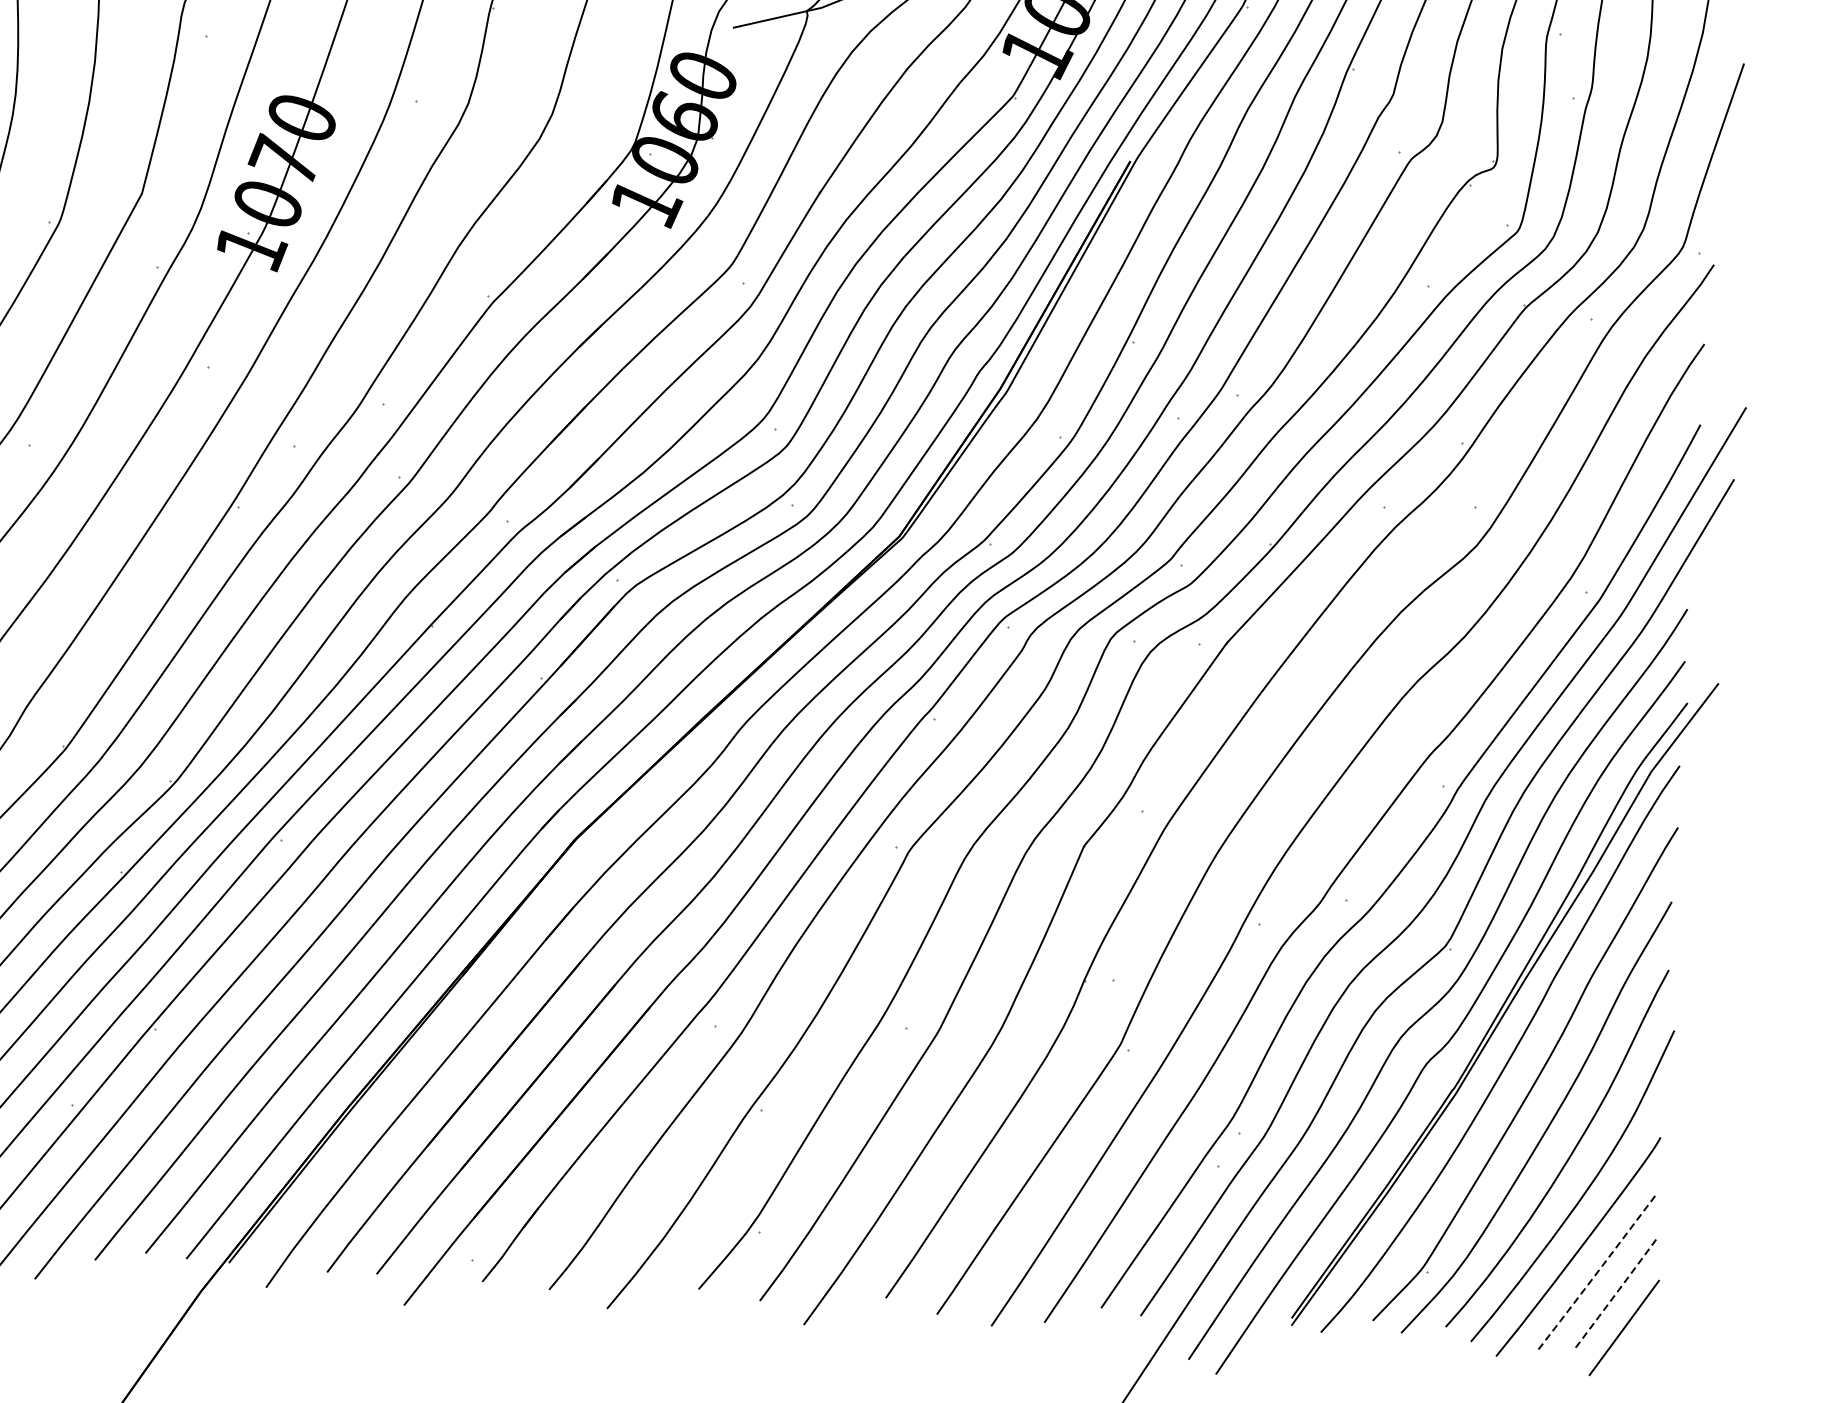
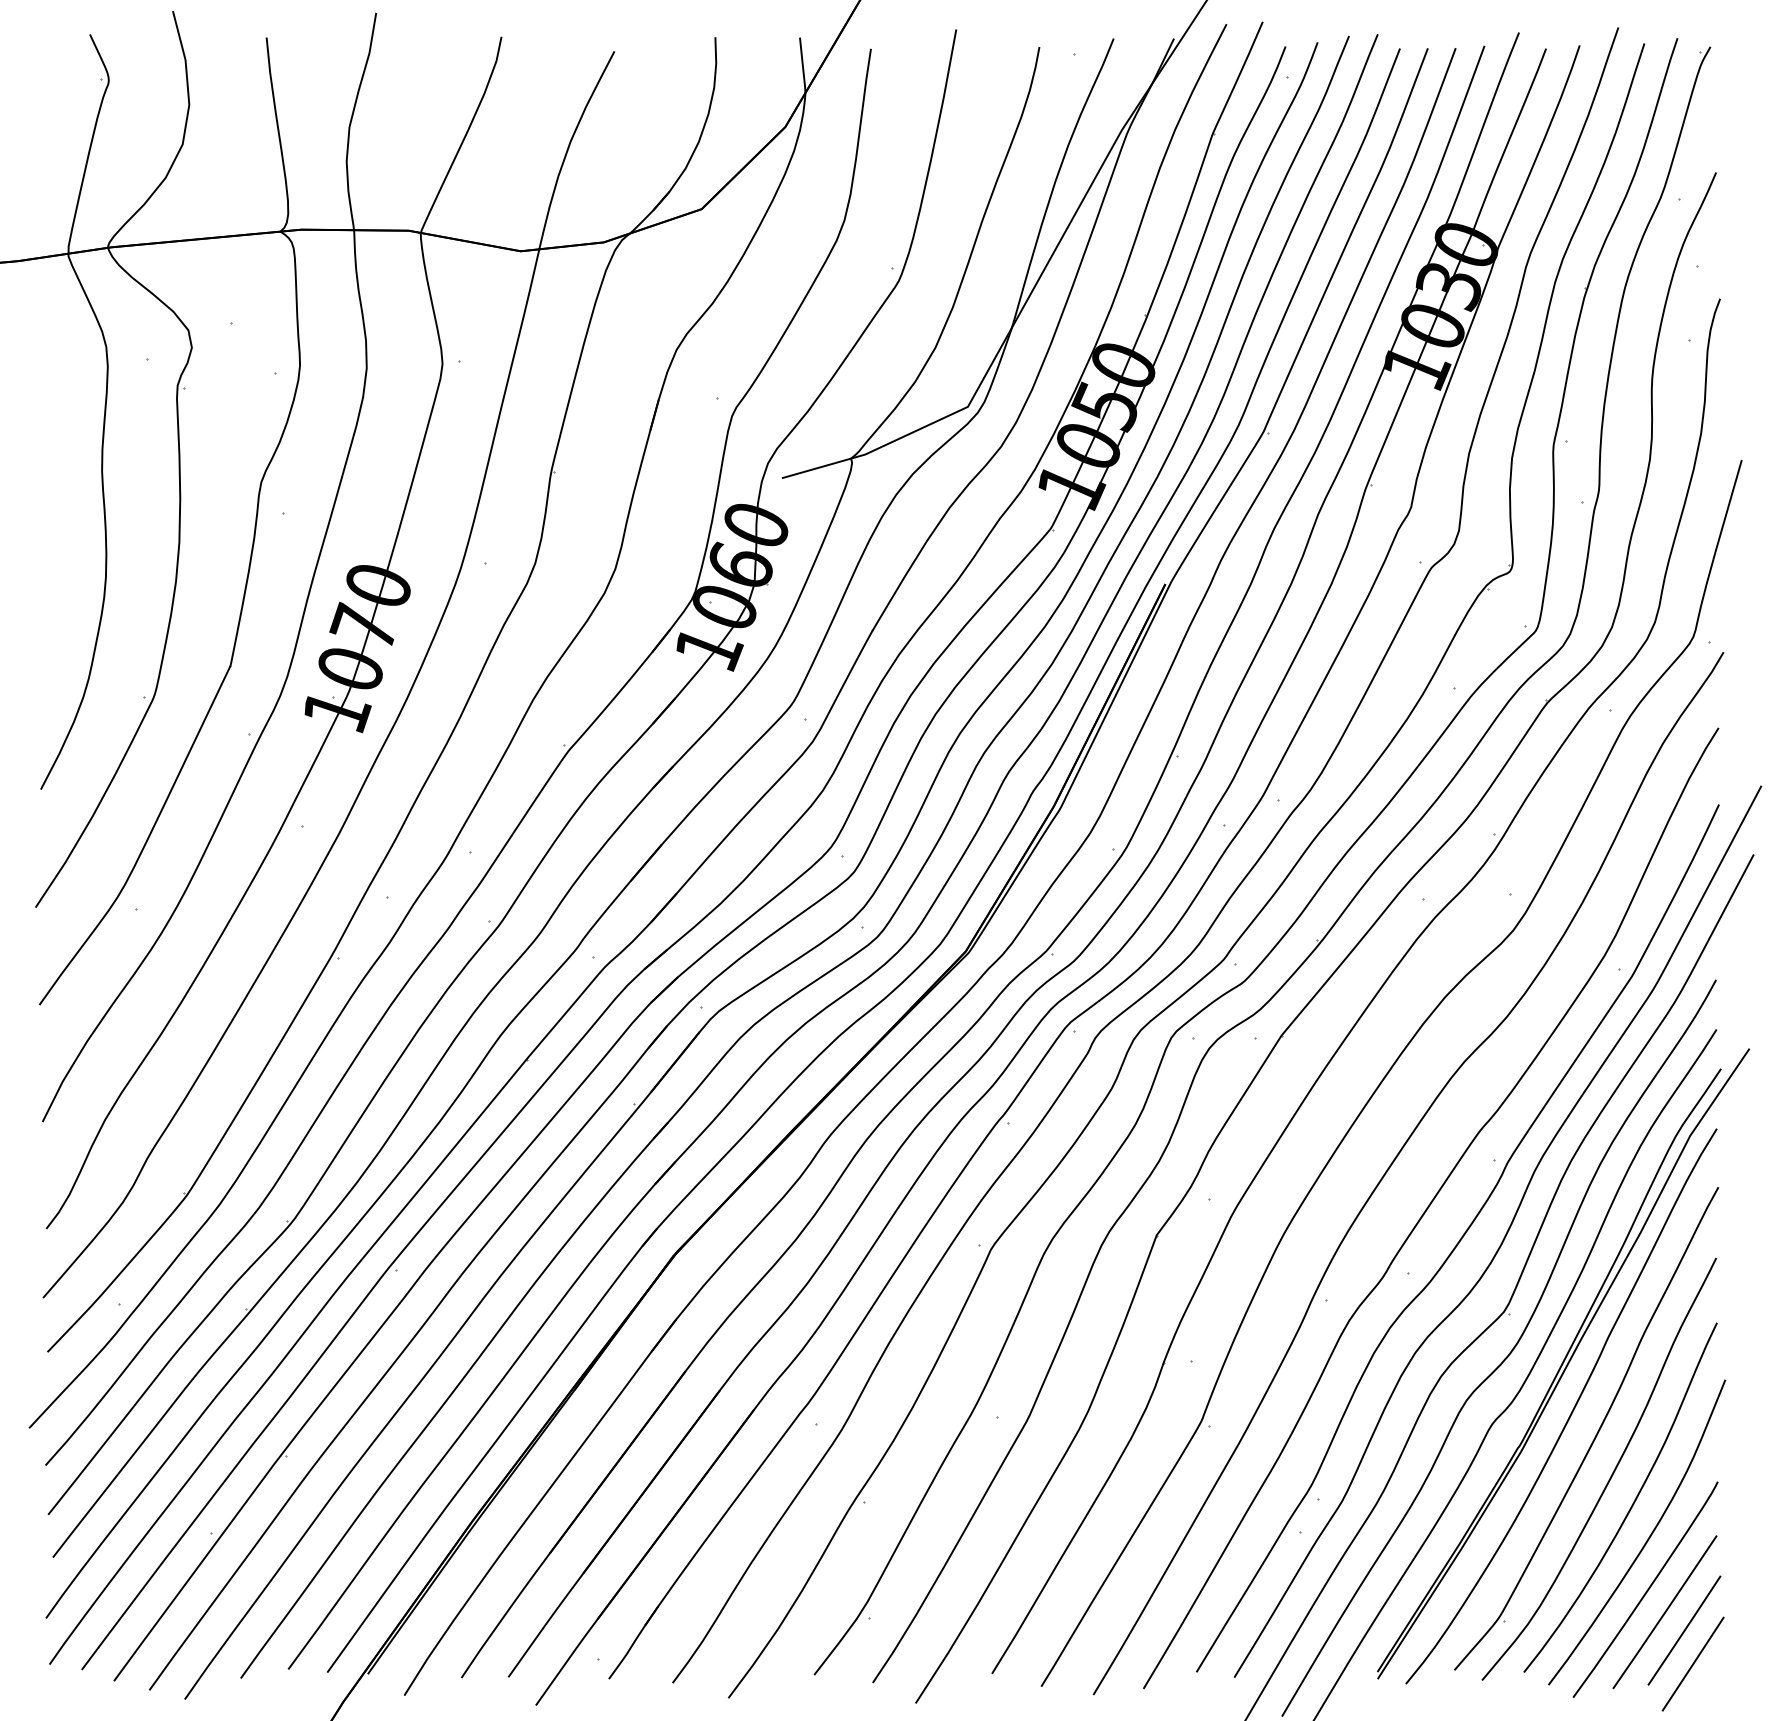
line: (1598, 1272) -> (1665, 1612), dashed -> solid
line: (1617, 1292) -> (1684, 1630), dashed -> solid

